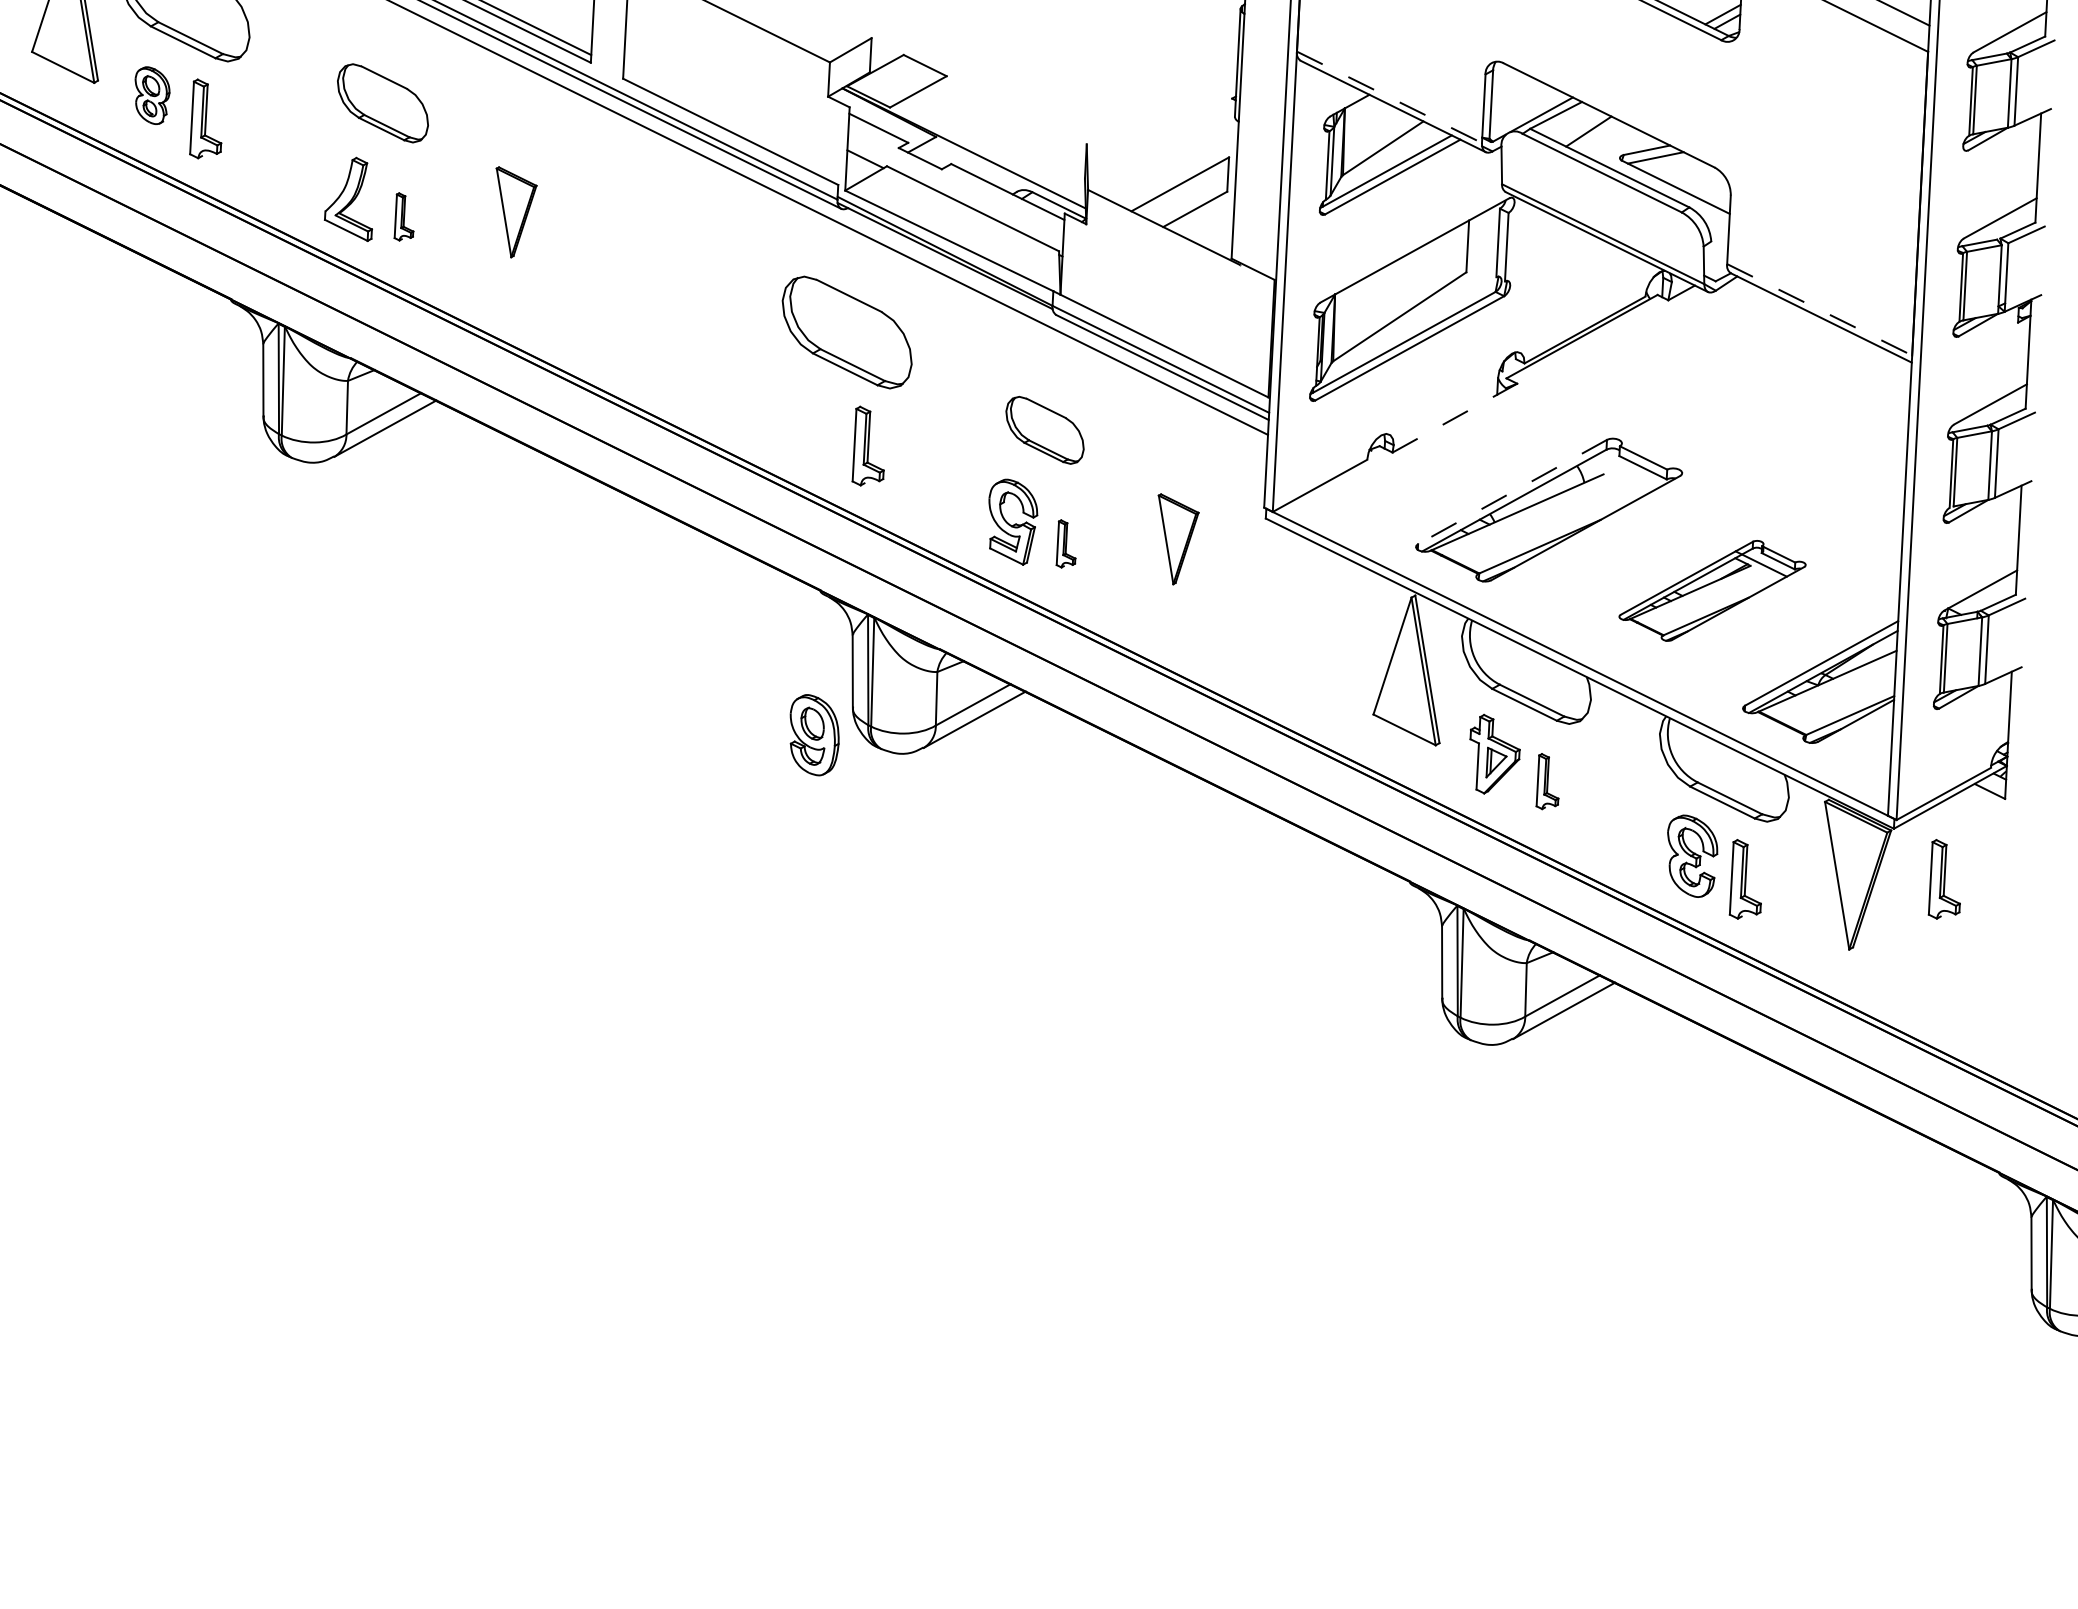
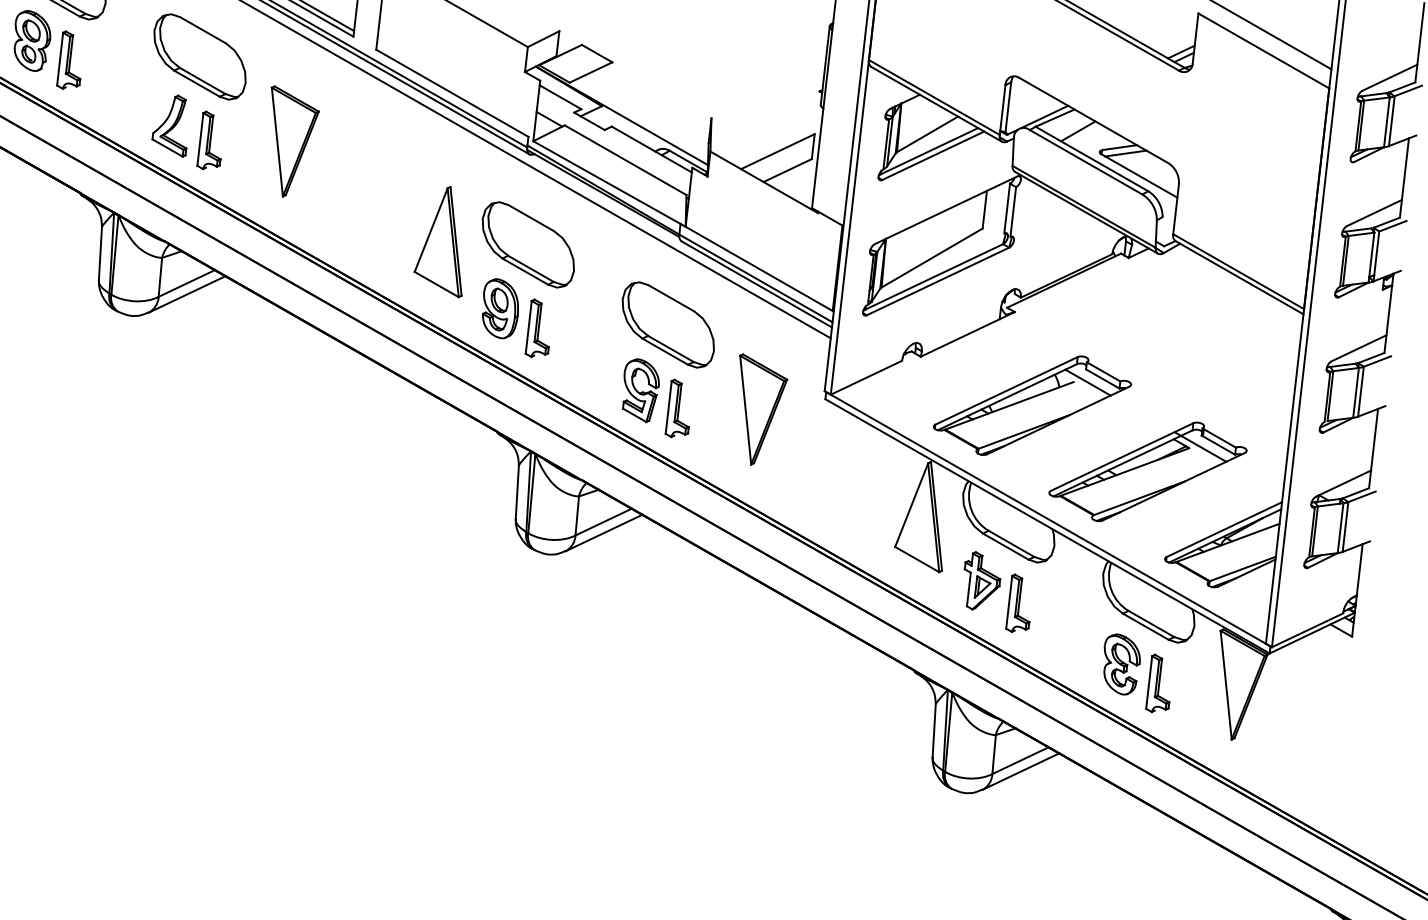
part: (152, 95) -> (32, 40), size x1.43
line: (1389, 97) -> (934, 97), dashed -> solid
part: (382, 103) -> (199, 57), size x1.43
part: (516, 212) -> (292, 142), size x1.67
part: (403, 216) -> (209, 140), size x1.67
line: (1820, 310) -> (1239, 272), dashed -> solid
part: (727, 334) -> (440, 240), added
line: (1455, 417) -> (968, 333), dashed -> solid
part: (1044, 430) -> (667, 325), size x1.67
line: (1623, 473) -> (1088, 382), added
line: (1512, 492) -> (1006, 391), dashed -> solid
part: (1178, 539) -> (760, 410), size x1.67
part: (1065, 543) -> (678, 408), size x1.67
part: (1712, 590) -> (1147, 471), size x1.43
part: (814, 735) -> (500, 309), moved
part: (1547, 781) -> (1019, 603), size x1.43
part: (1943, 879) -> (1303, 692), removed

